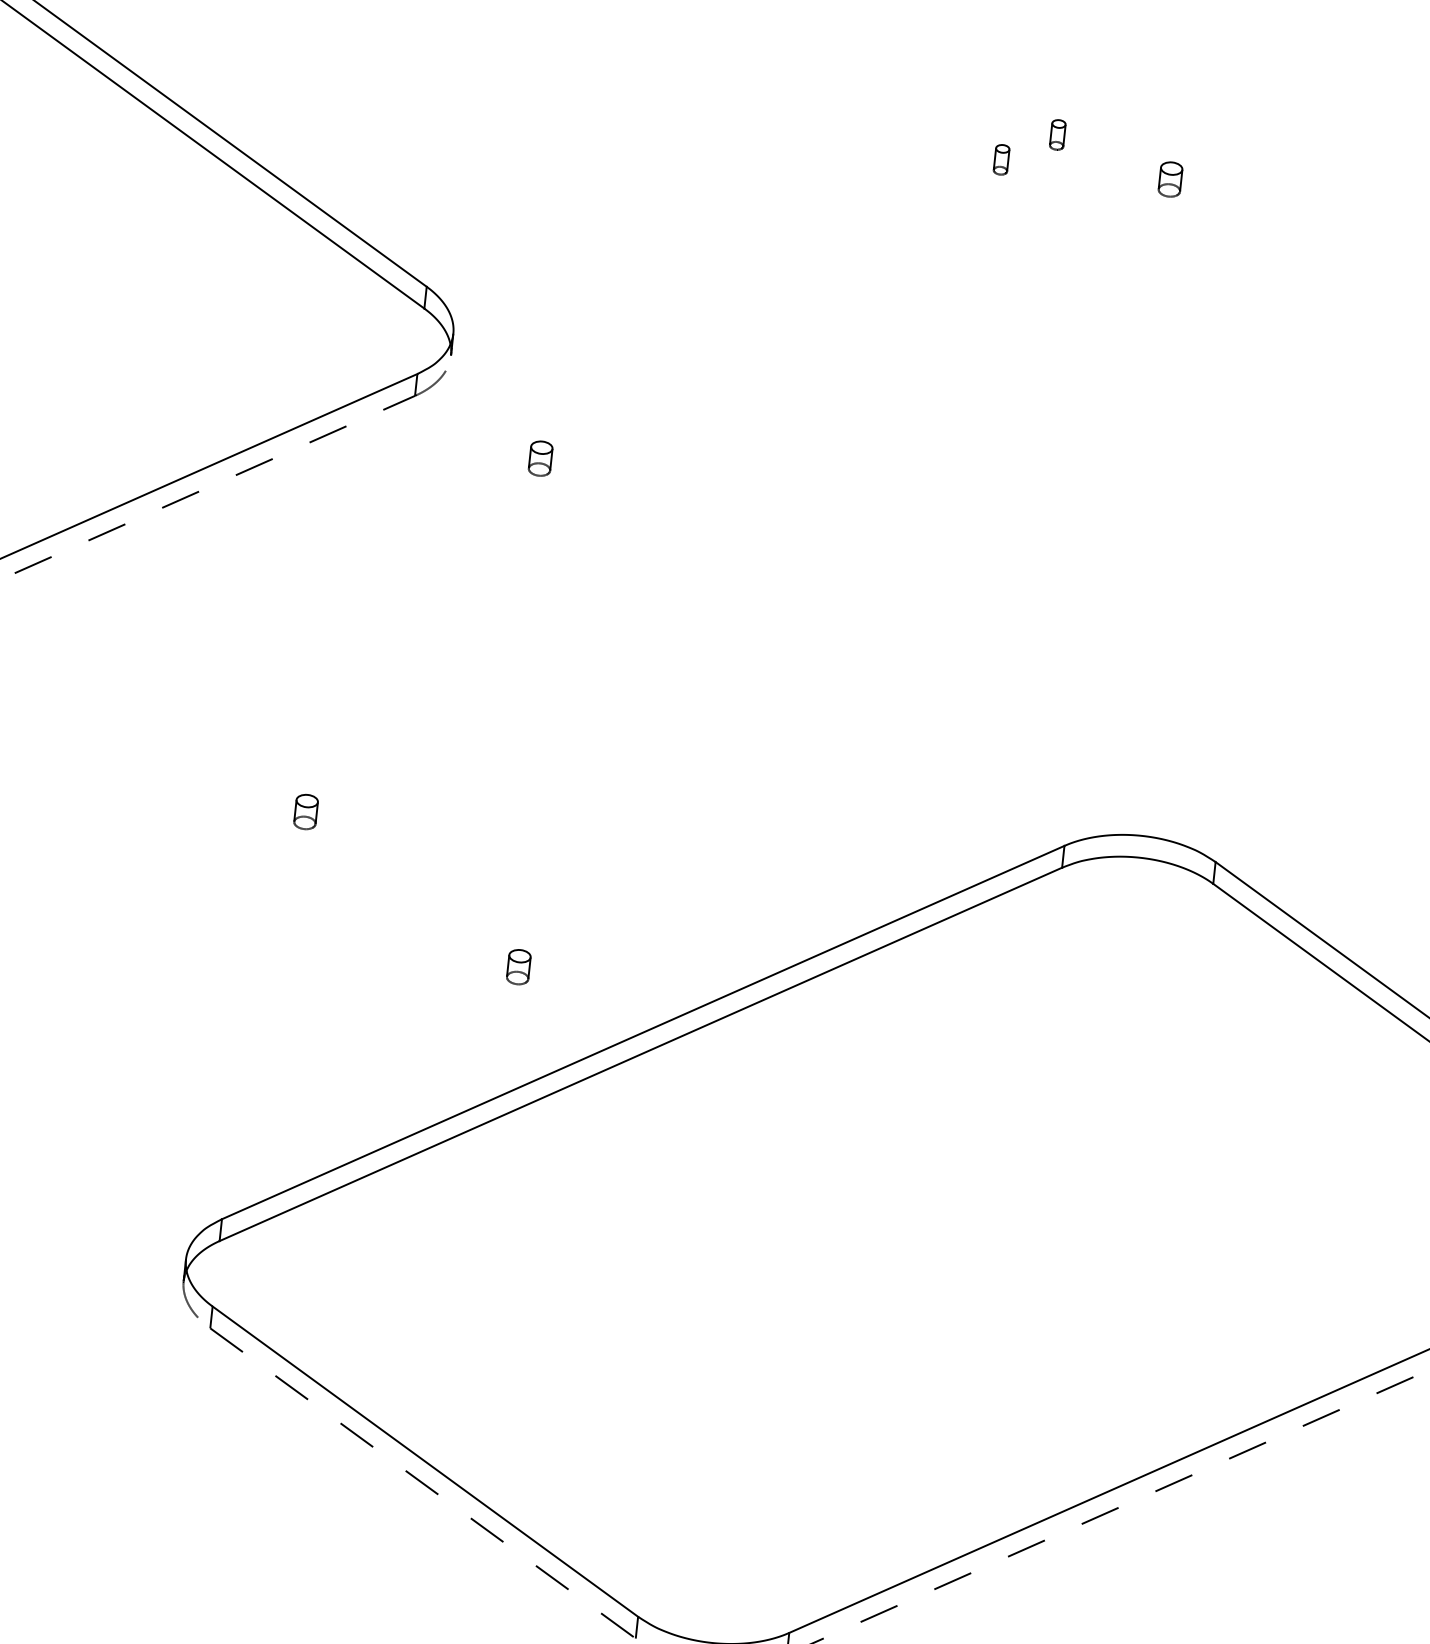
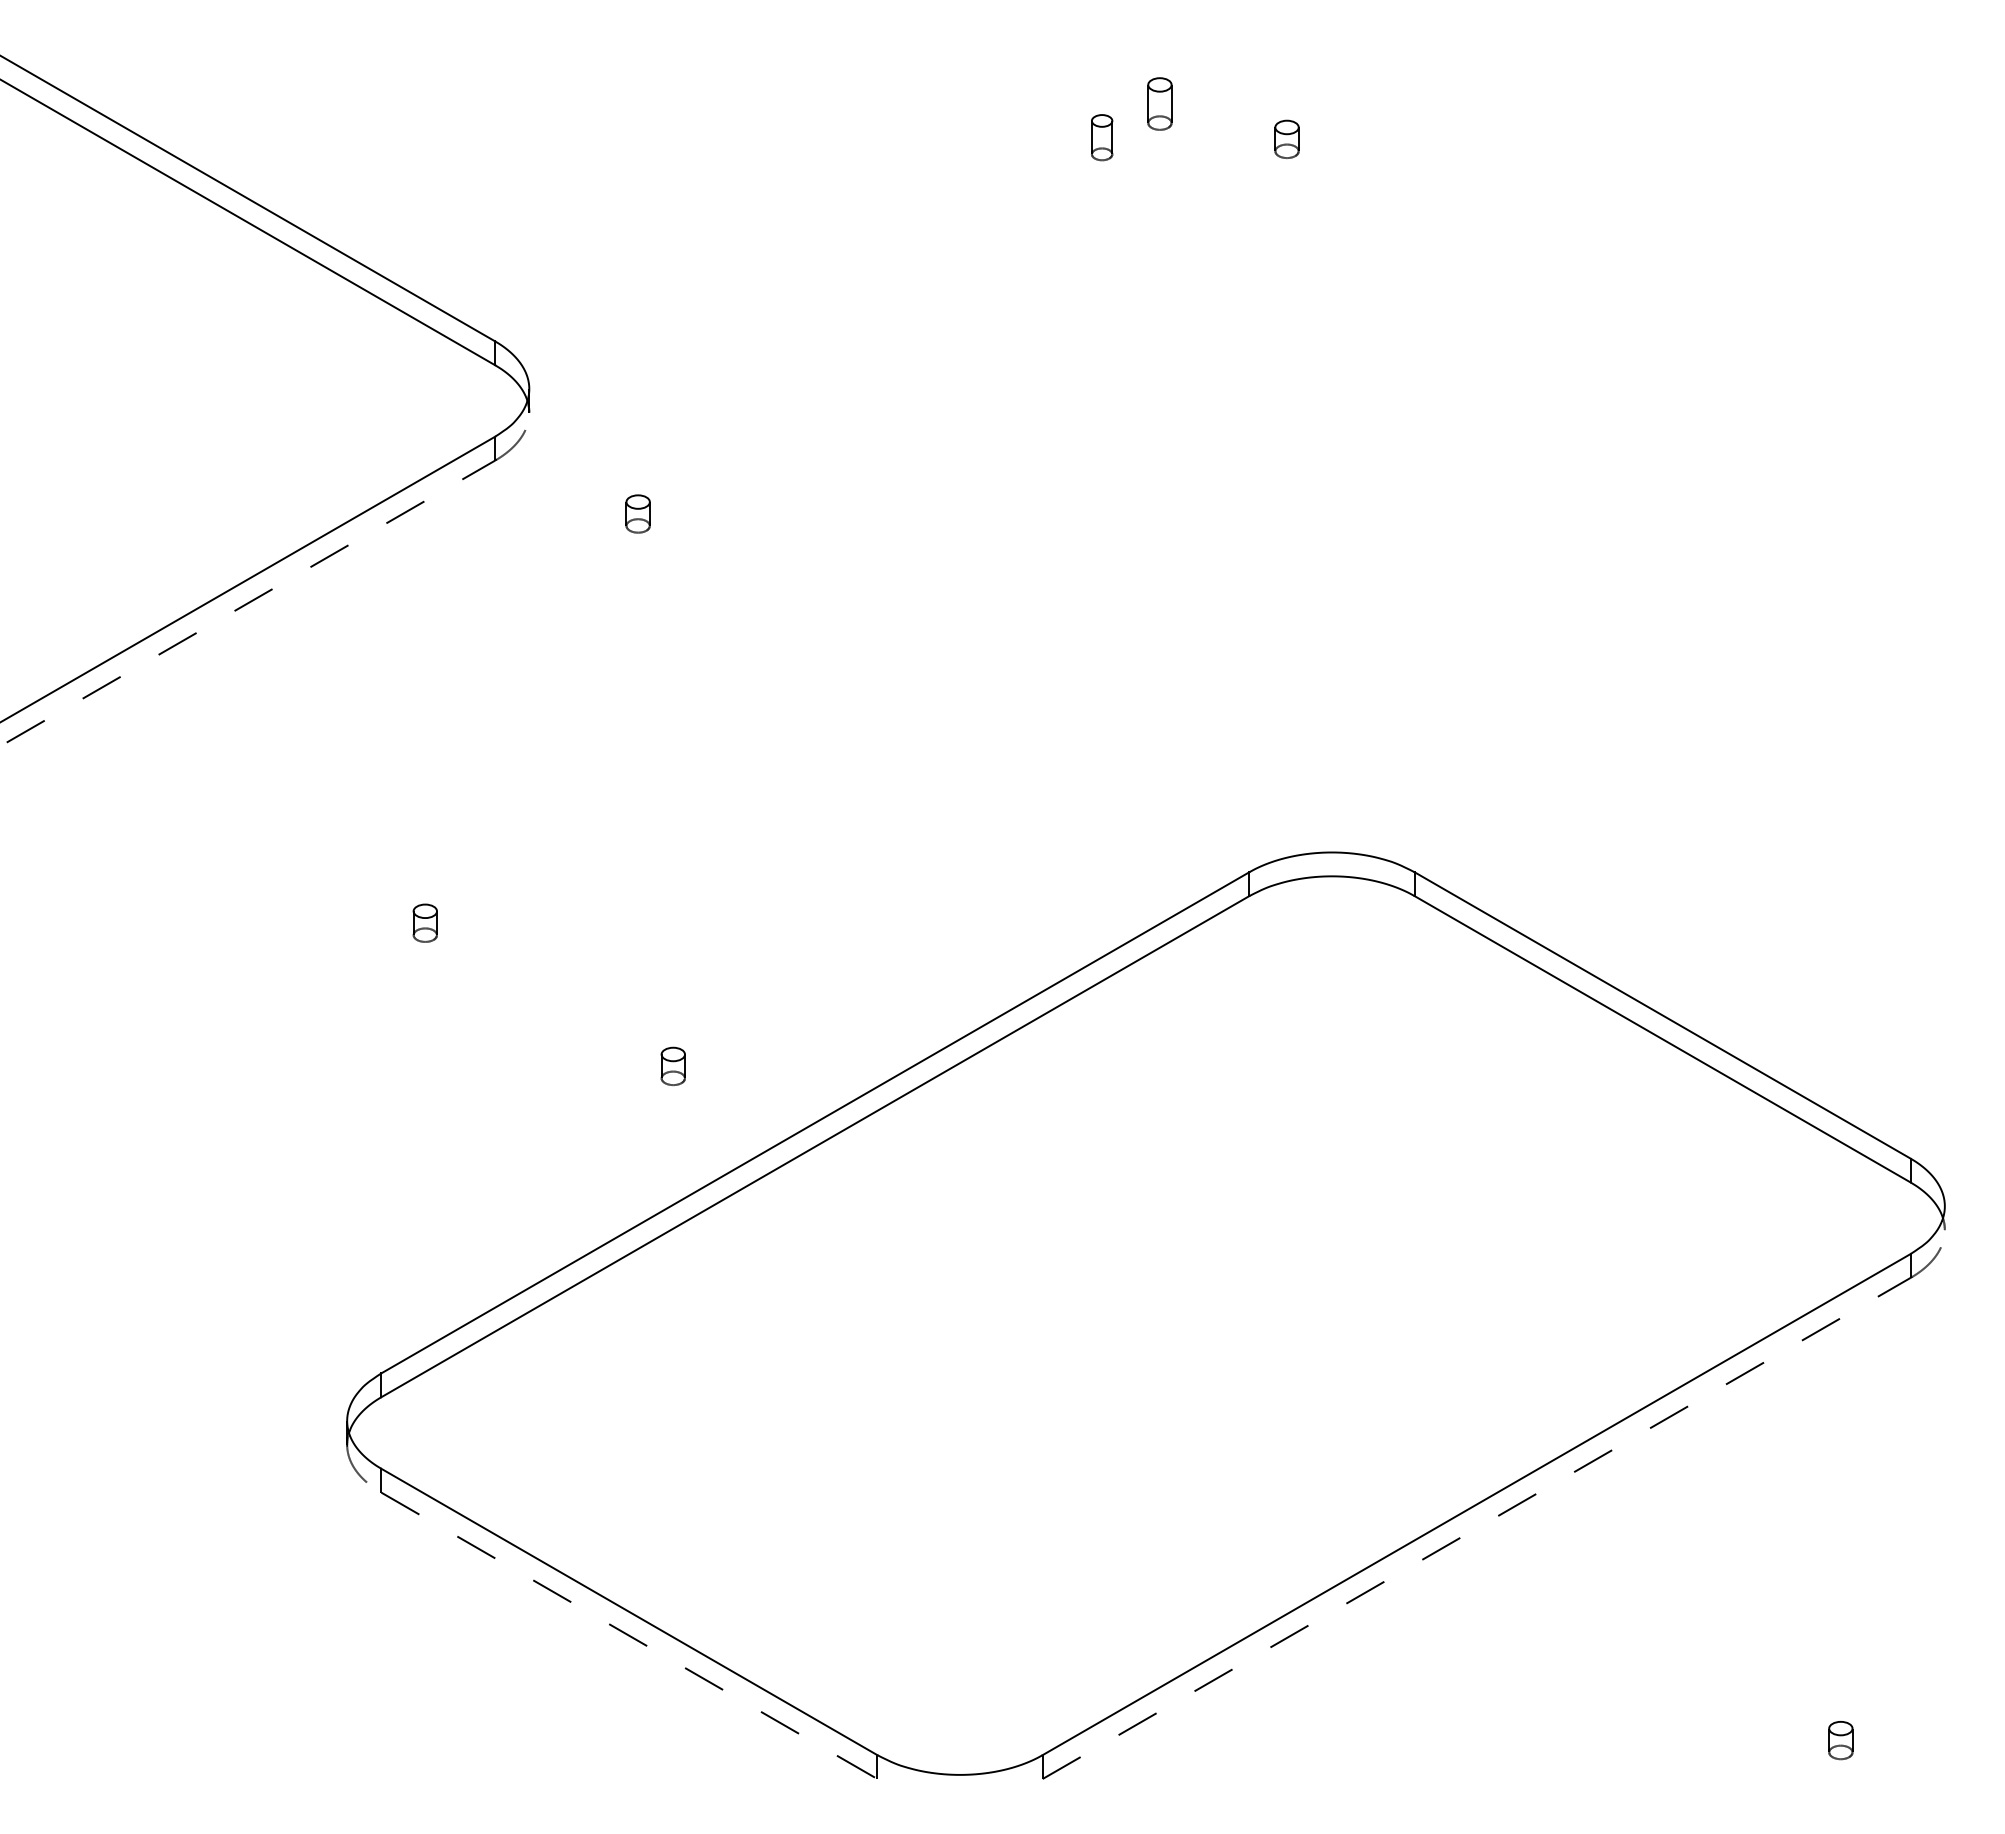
part: (1057, 135) -> (1159, 104), size x1.6
part: (1001, 159) -> (1101, 137), size x1.4

